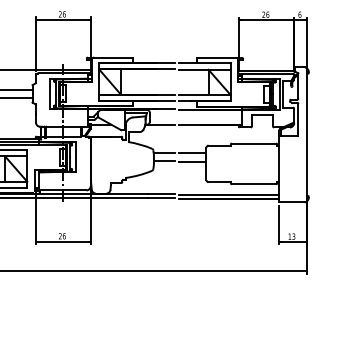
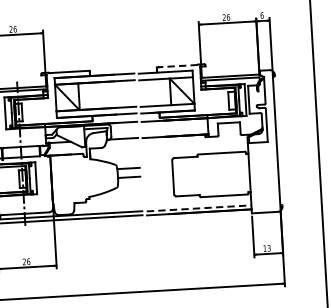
line: (216, 58) -> (177, 66), solid -> dashed
line: (192, 153) -> (157, 167), removed
line: (192, 161) -> (158, 175), removed
line: (229, 194) -> (199, 208), solid -> dashed

